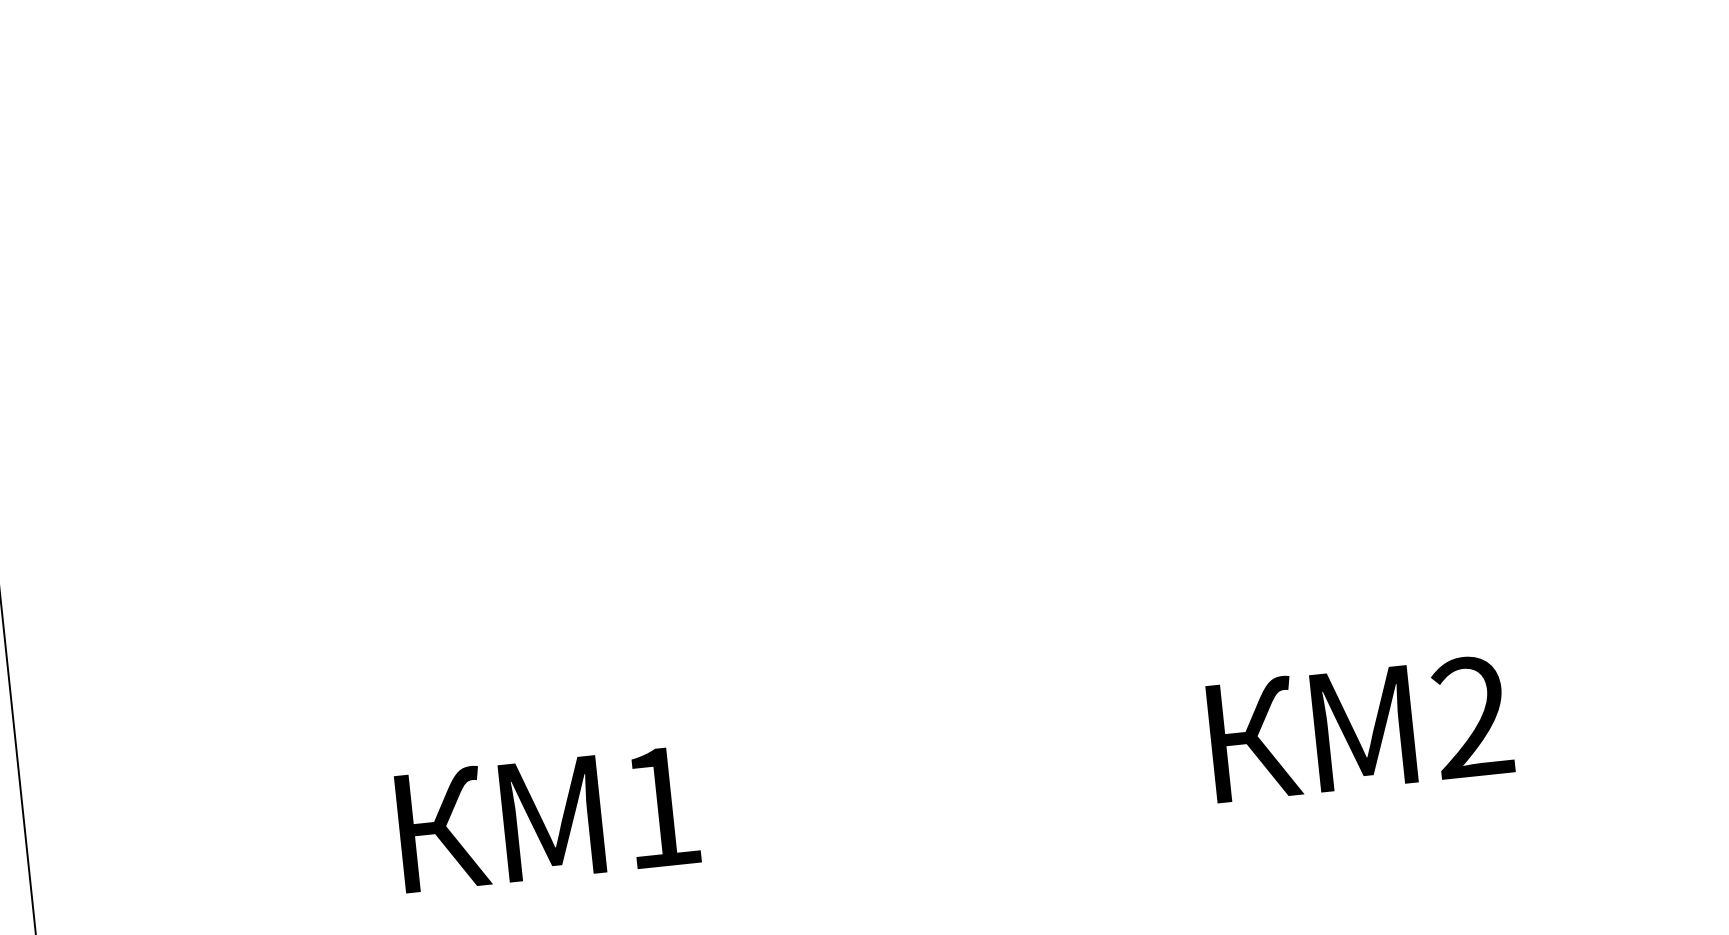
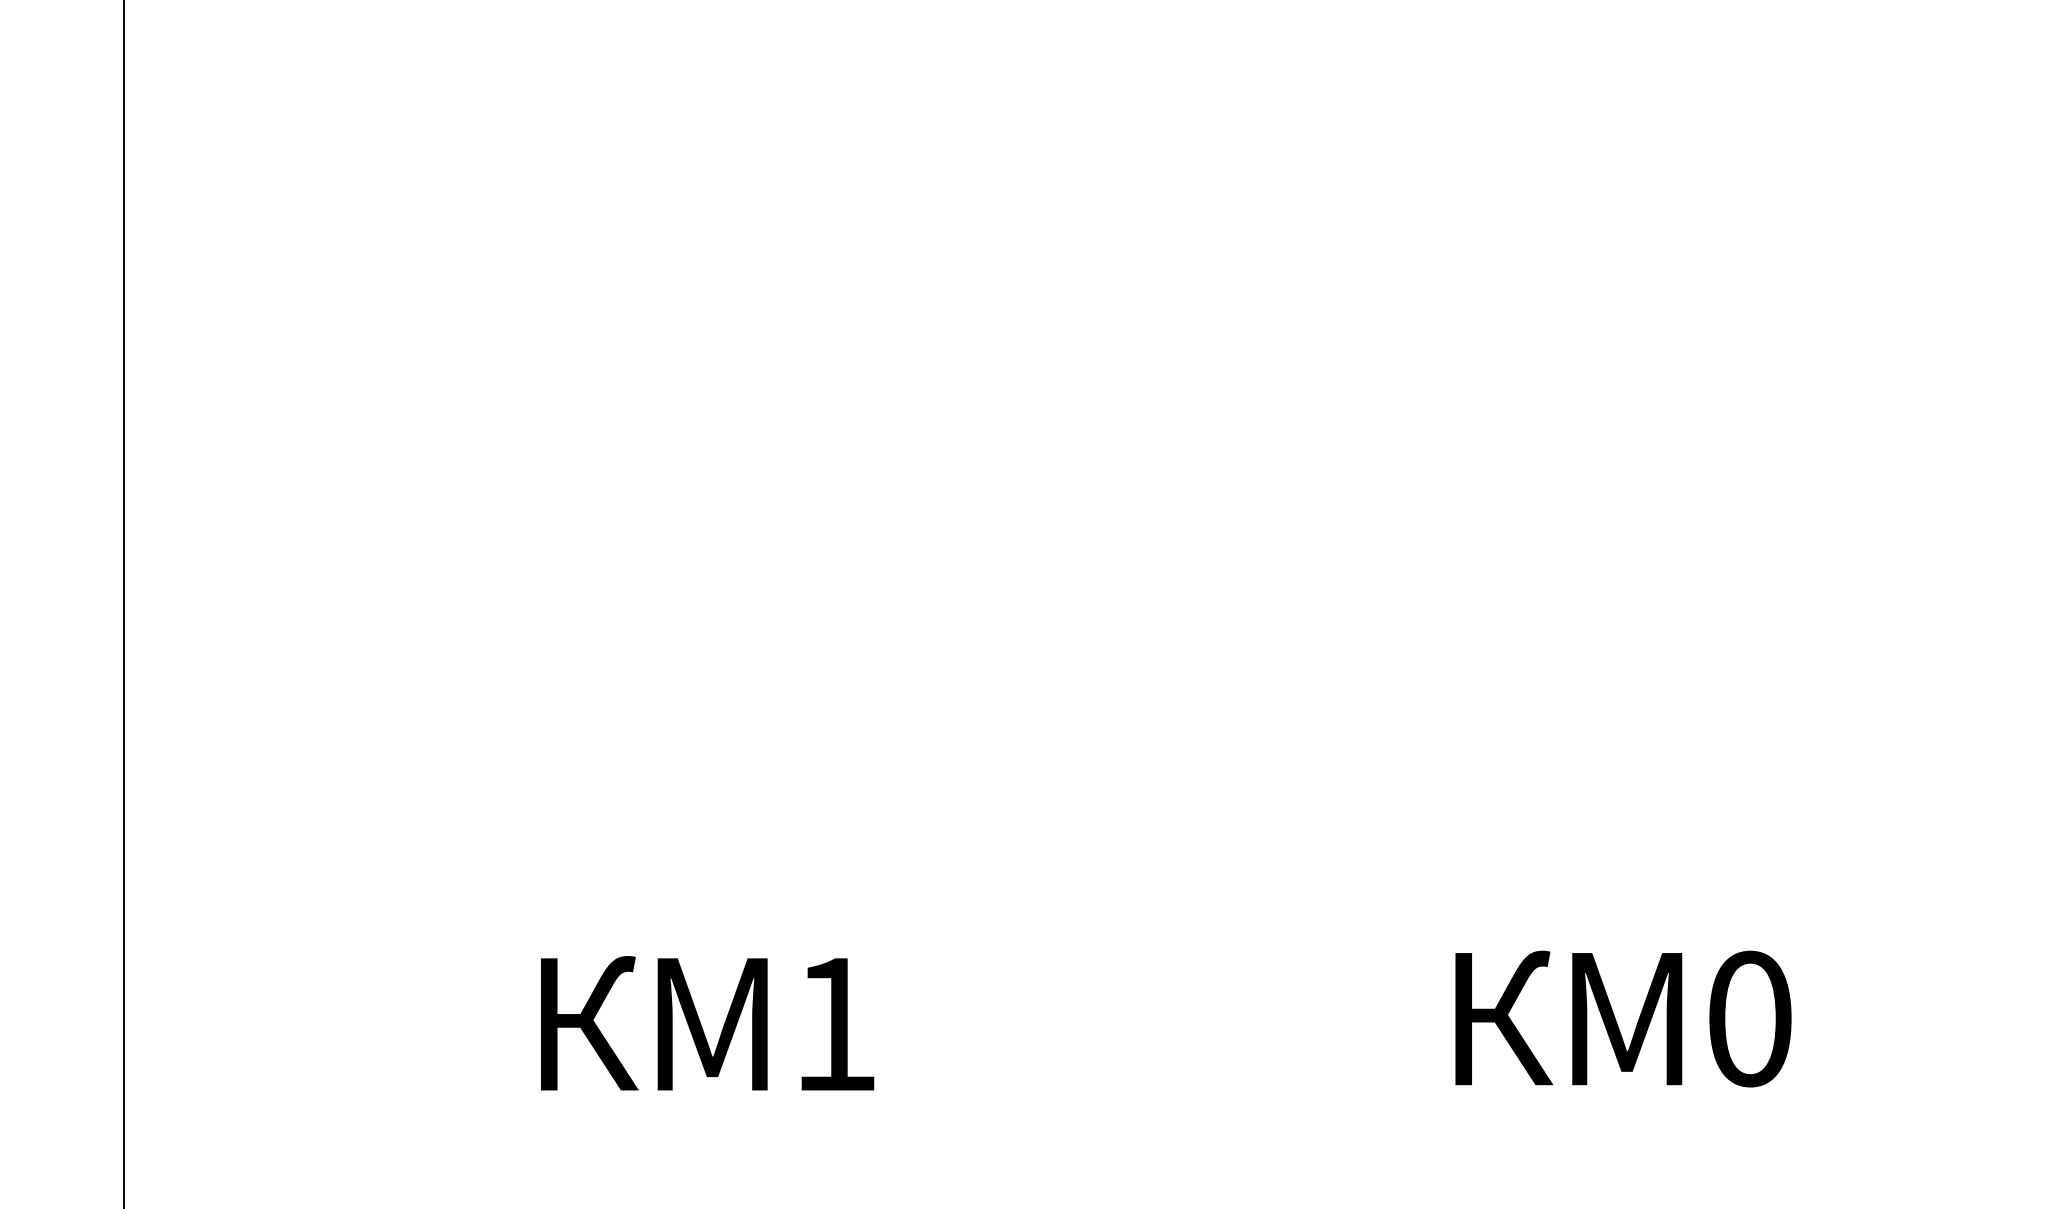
text: (1472, 716) -> (1749, 1018), 2 -> 0

